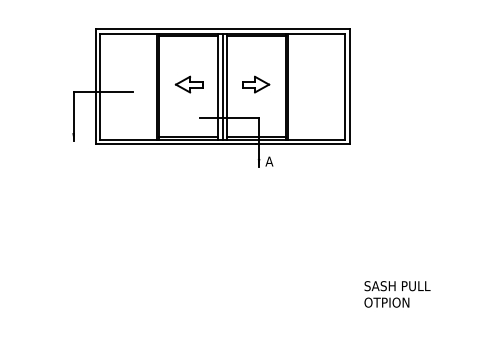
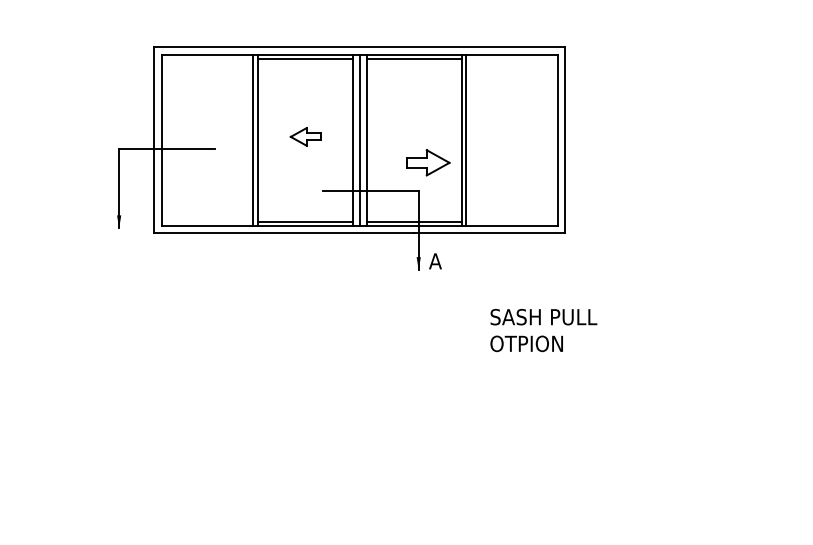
part: (188, 84) -> (304, 136), size x0.7
part: (256, 84) -> (429, 162), moved
text: (397, 294) -> (543, 330), moved

